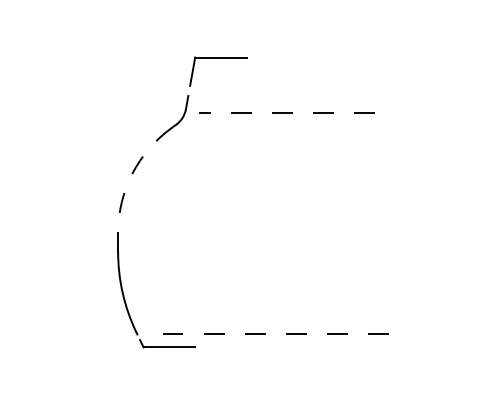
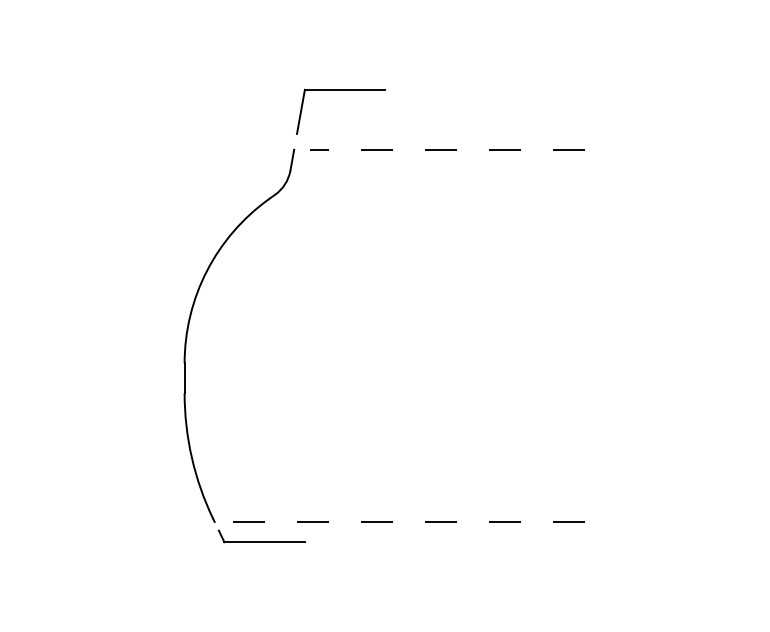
line: (286, 112) -> (447, 148), moved
arc: (132, 173) -> (207, 270), dashed -> solid
line: (265, 333) -> (392, 520), moved

